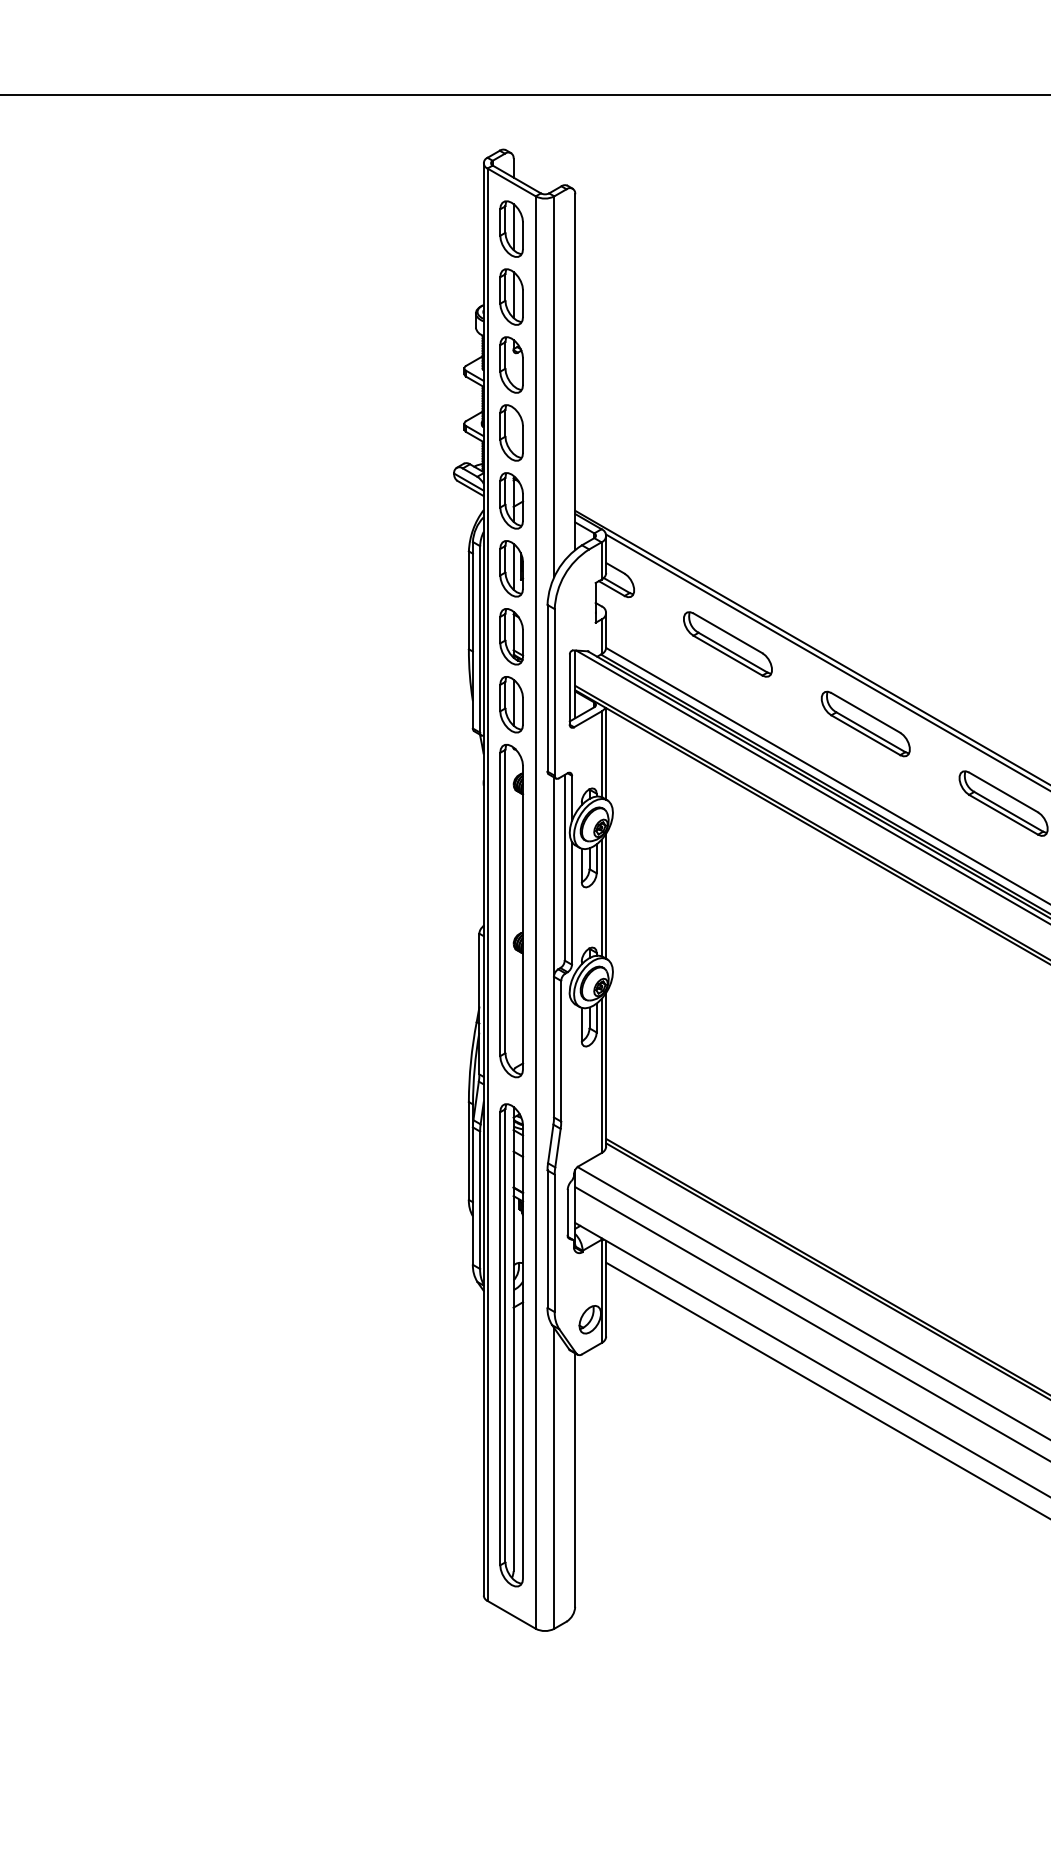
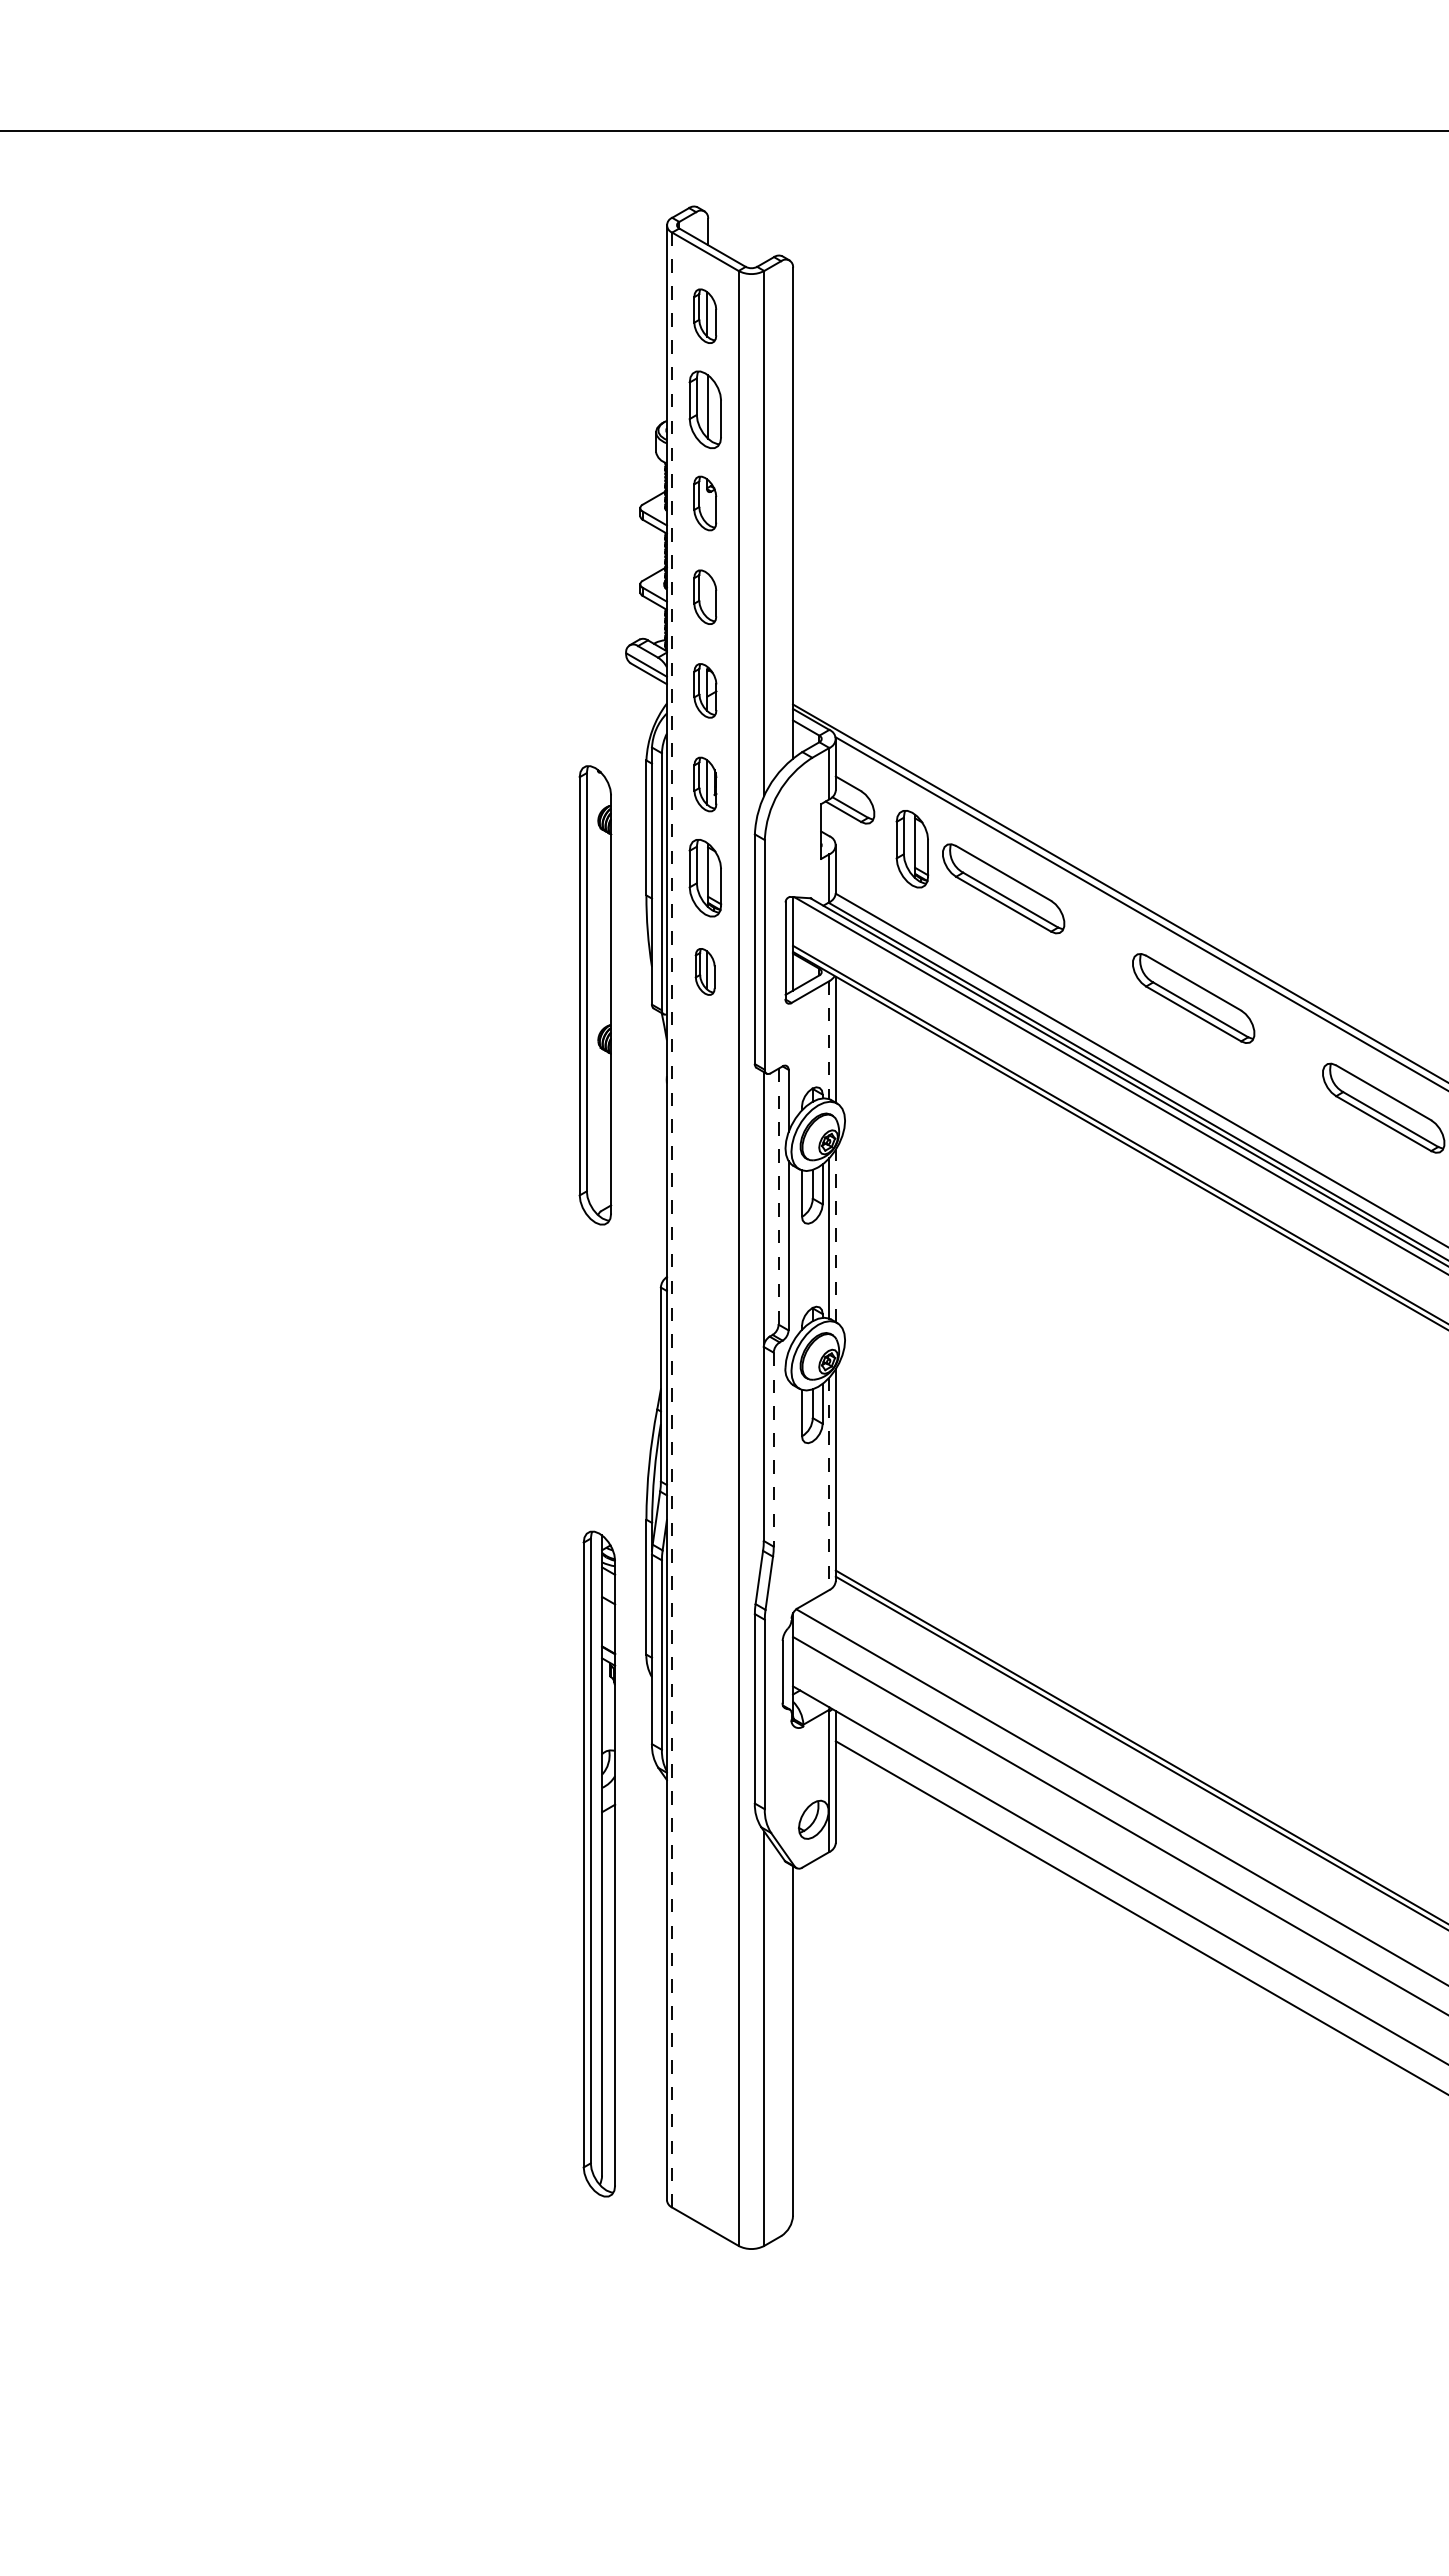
part: (510, 229) -> (704, 316), size x0.7
part: (510, 365) -> (704, 503), size x0.7
part: (510, 433) -> (704, 597), size x0.7
part: (511, 500) -> (705, 690), size x0.7
part: (511, 568) -> (705, 784), size x0.7
part: (661, 615) -> (912, 849), added
part: (510, 704) -> (704, 971), size x0.6
line: (601, 754) -> (829, 1040), solid -> dashed
line: (564, 867) -> (778, 1196), solid -> dashed
line: (487, 885) -> (672, 1220), solid -> dashed
line: (606, 895) -> (835, 1235), solid -> dashed
part: (511, 911) -> (595, 995), moved
line: (561, 1051) -> (773, 1450), solid -> dashed
line: (601, 1076) -> (829, 1484), solid -> dashed
part: (511, 1344) -> (599, 1863), moved

